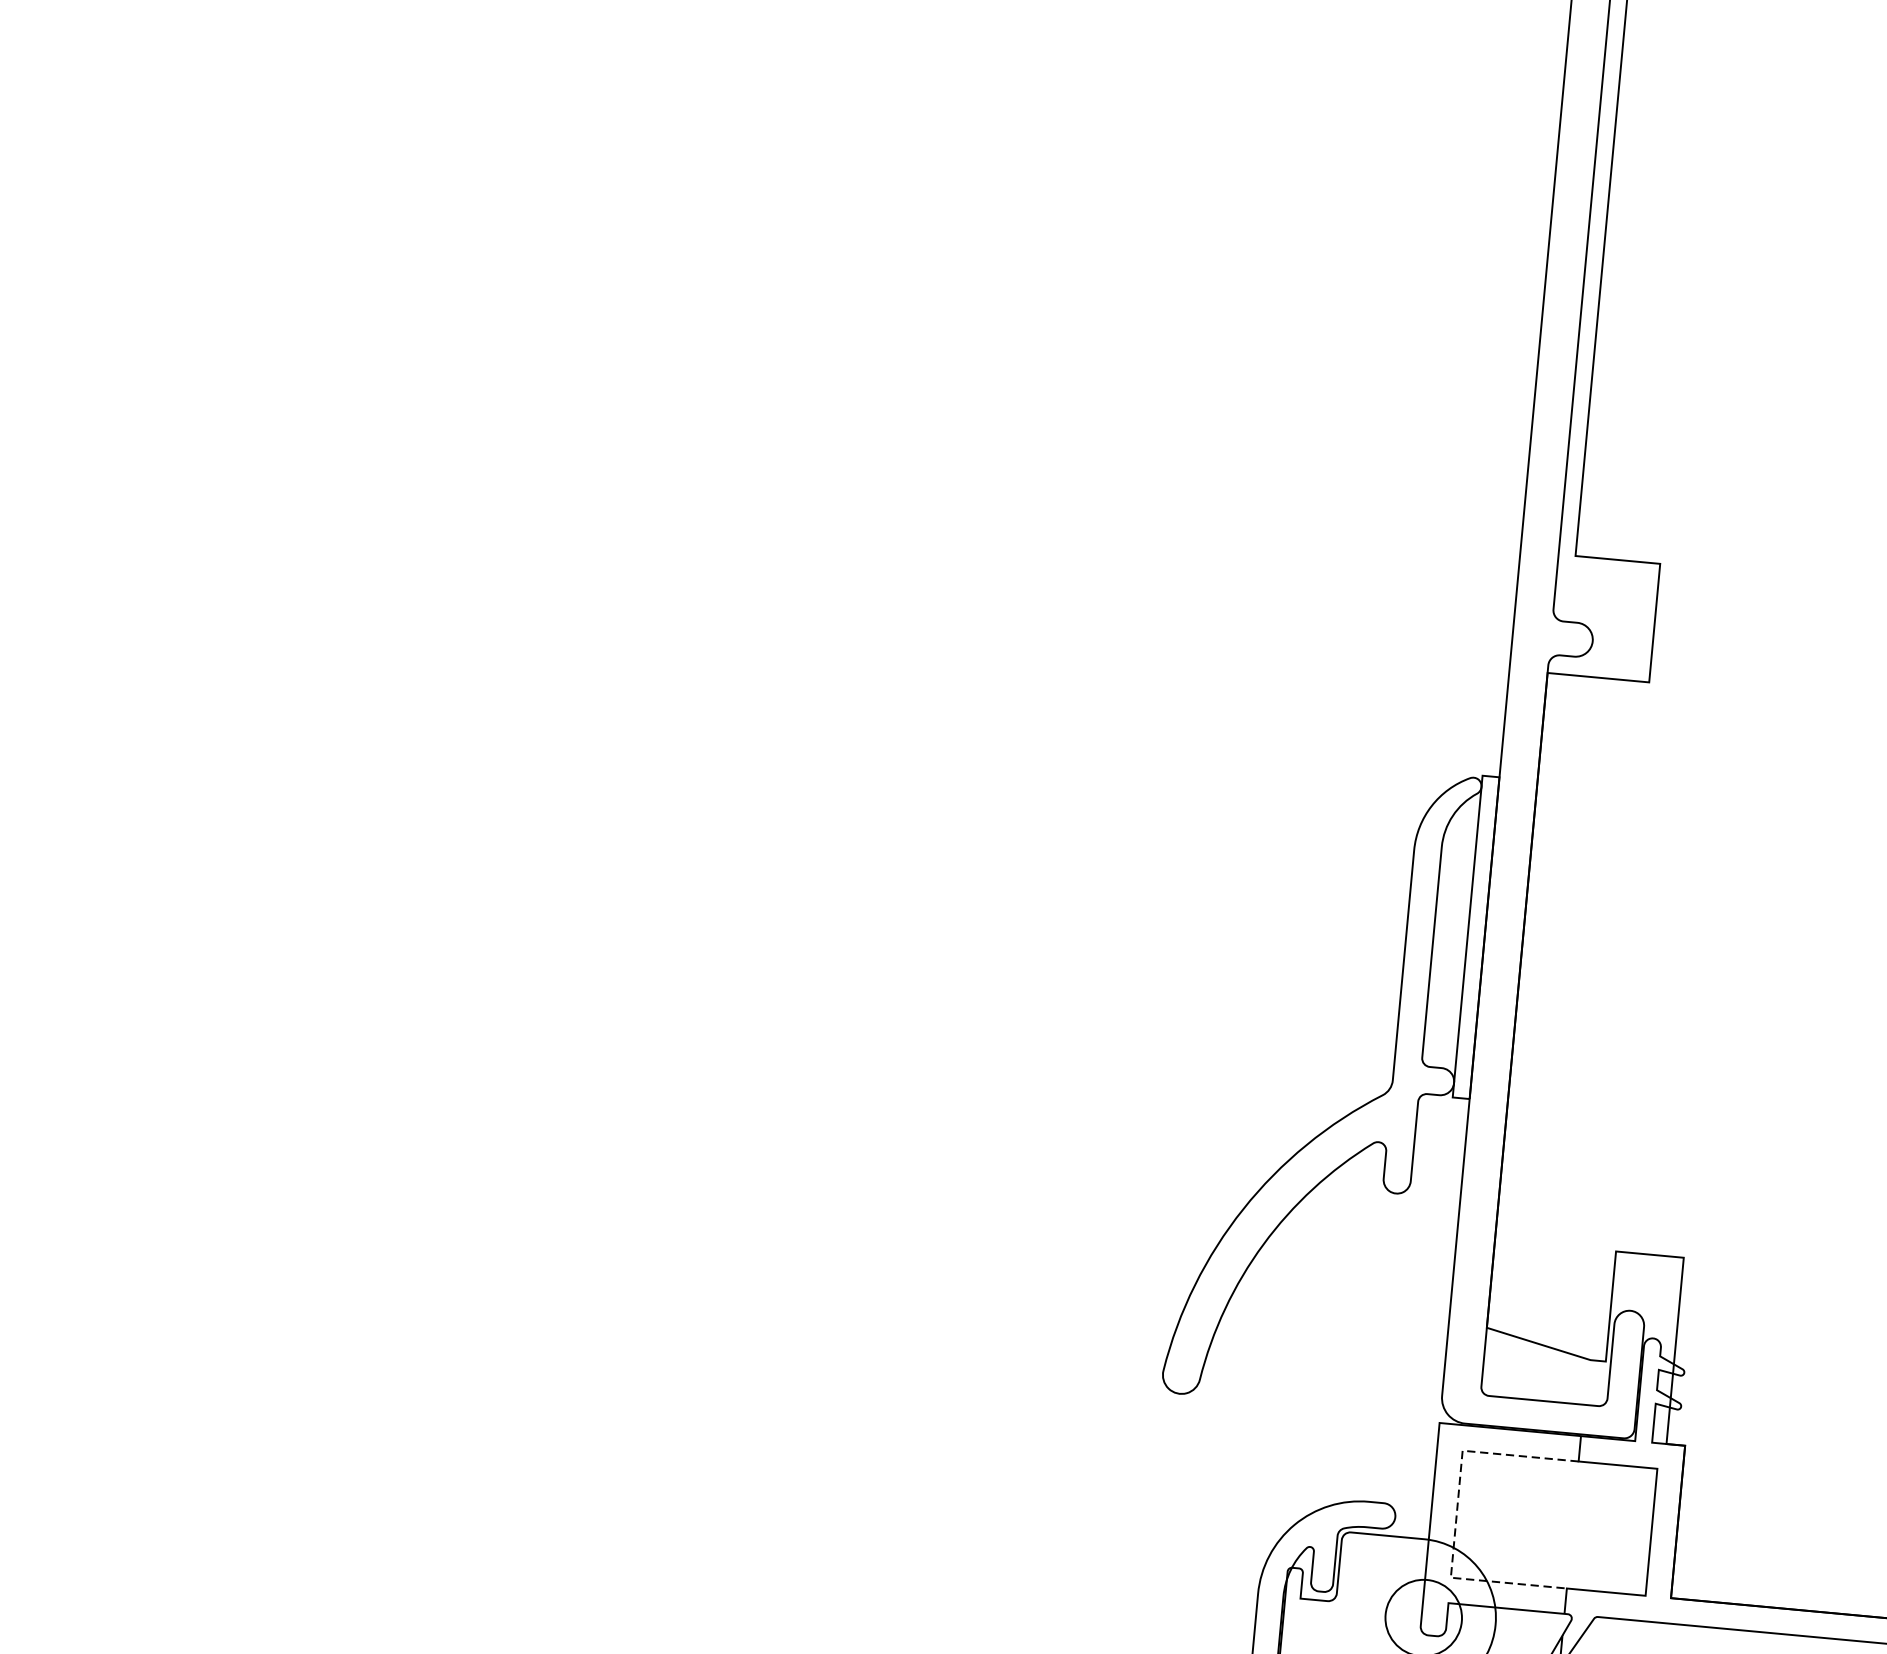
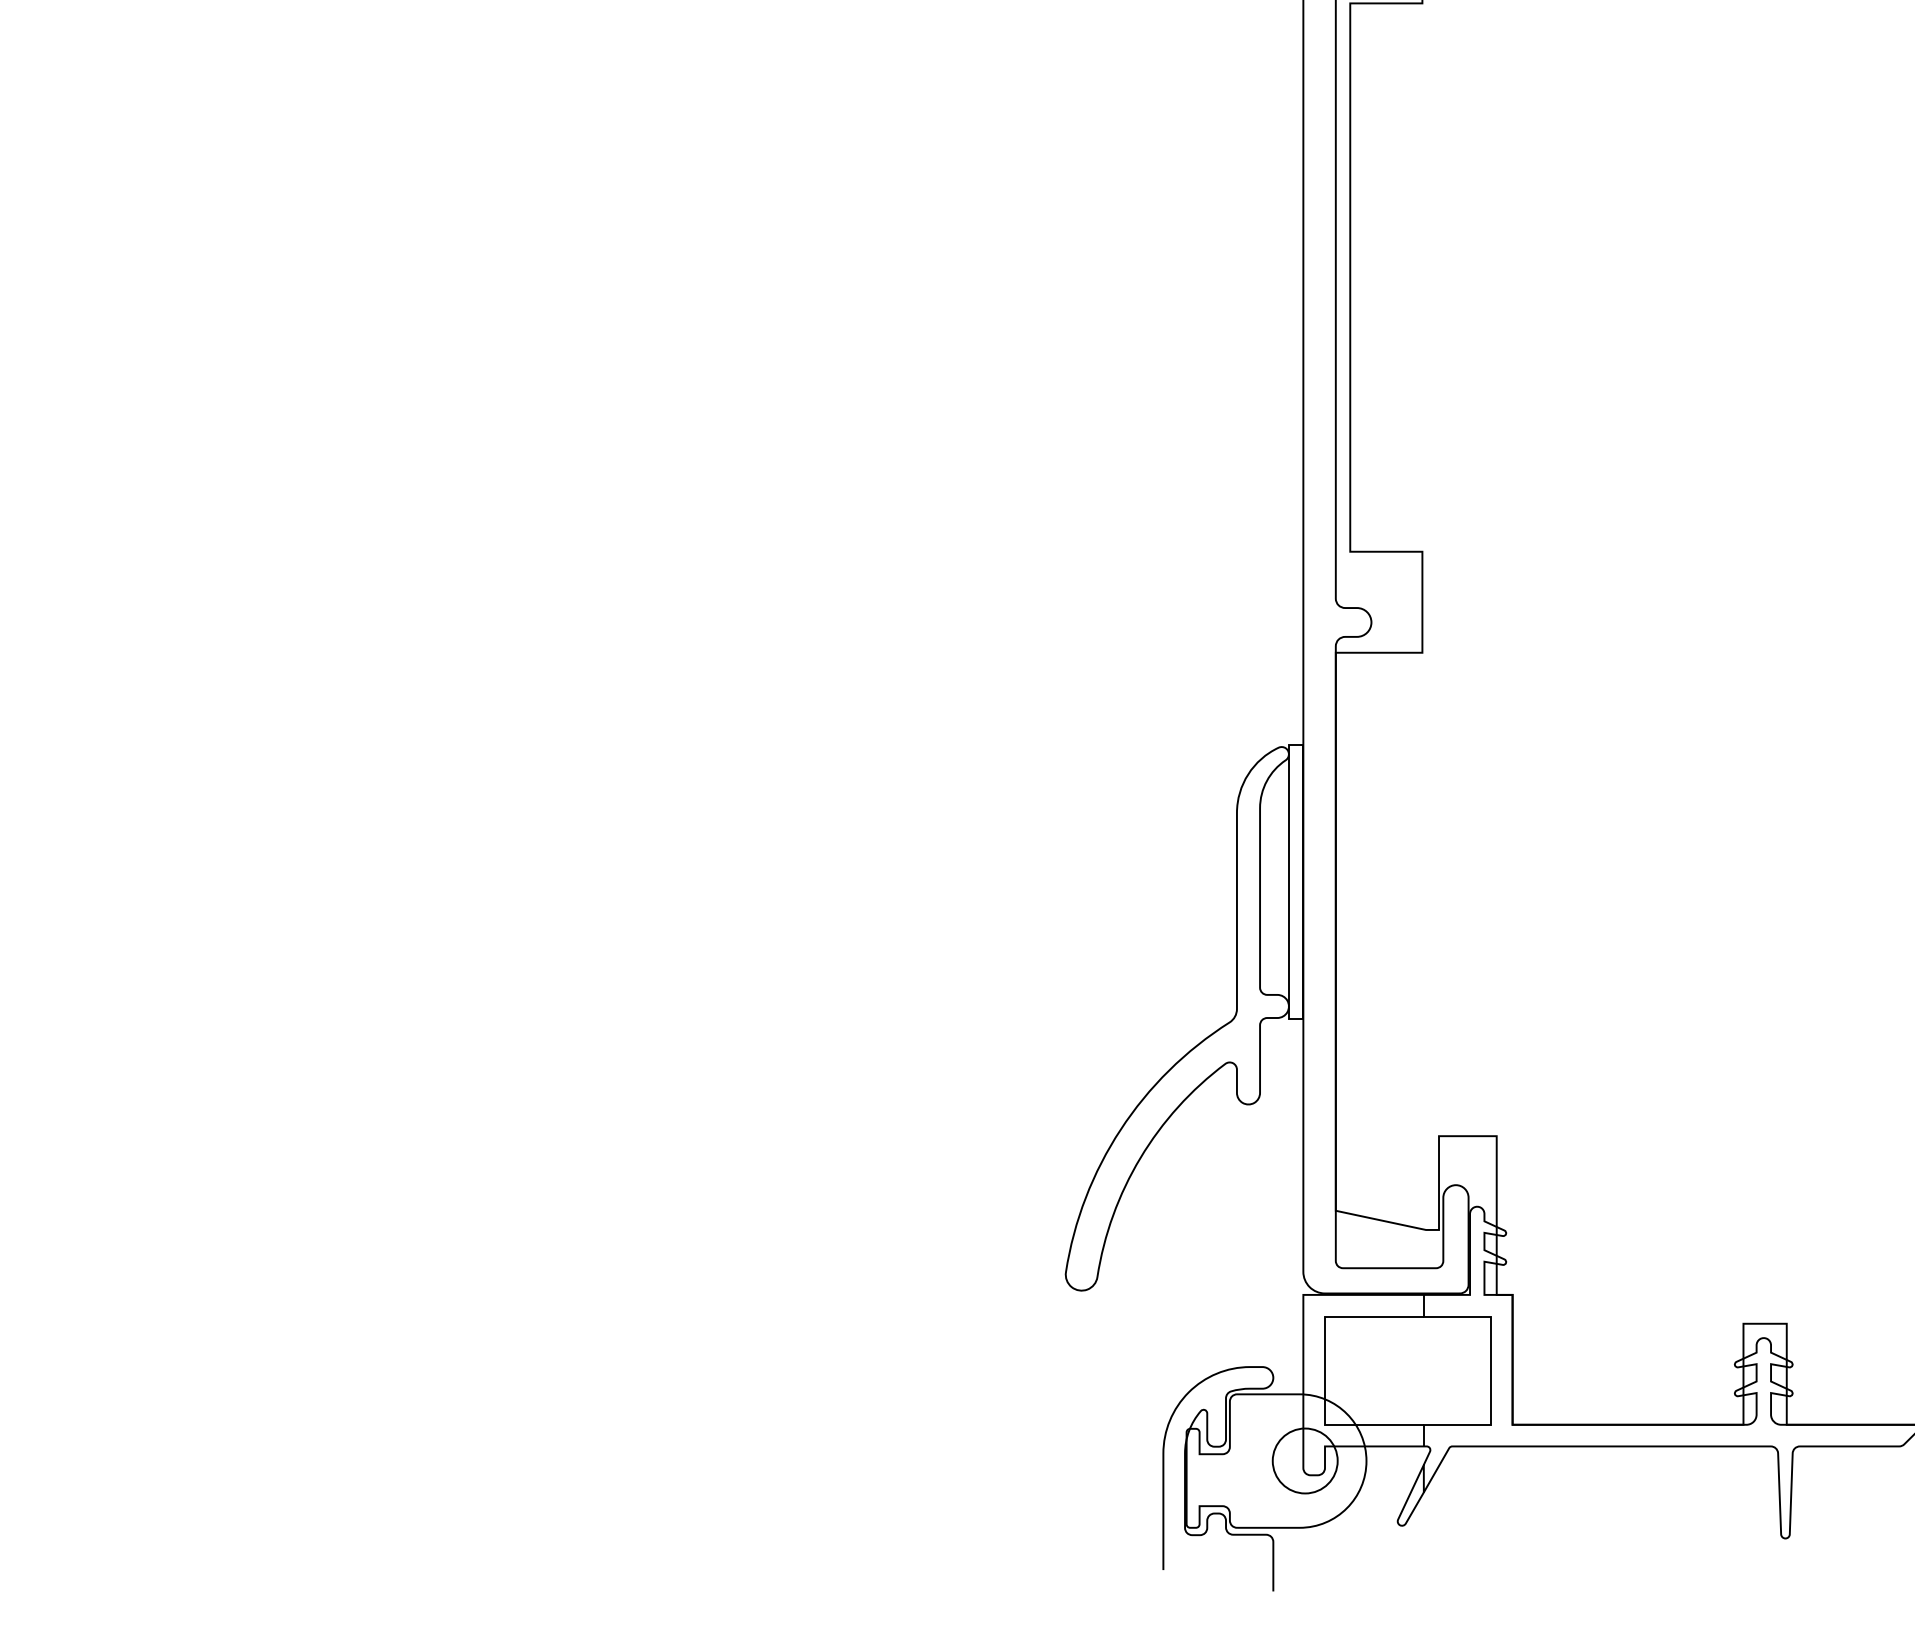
line: (1457, 1515) -> (1325, 1371), dashed -> solid

